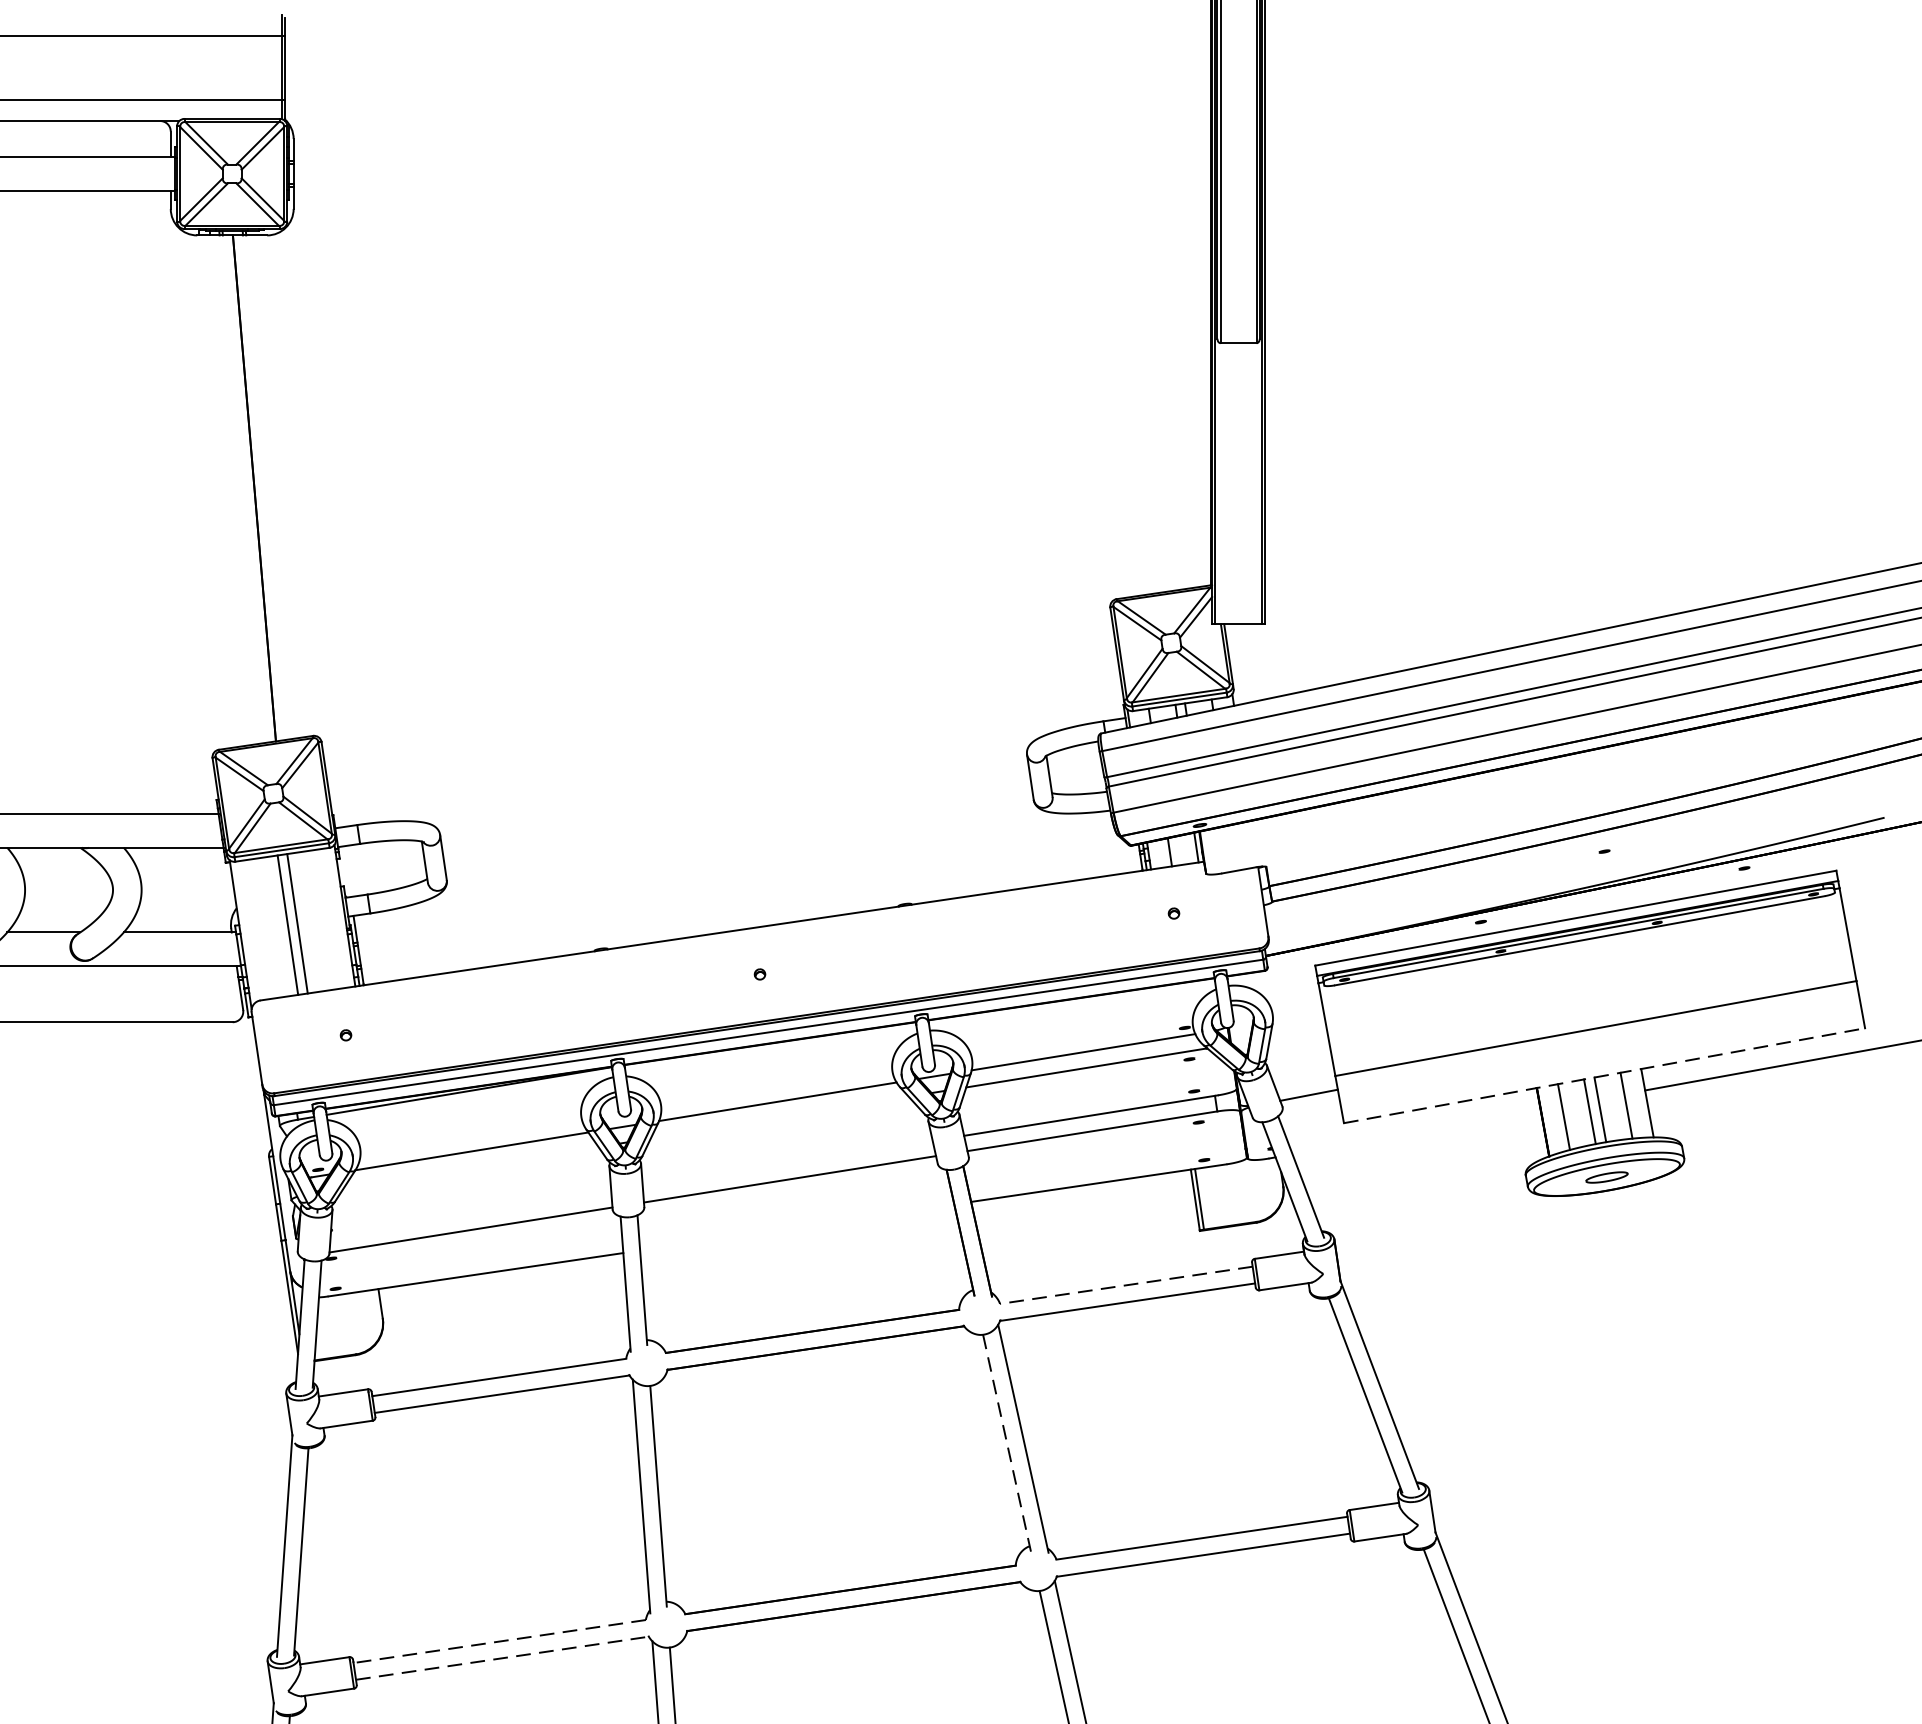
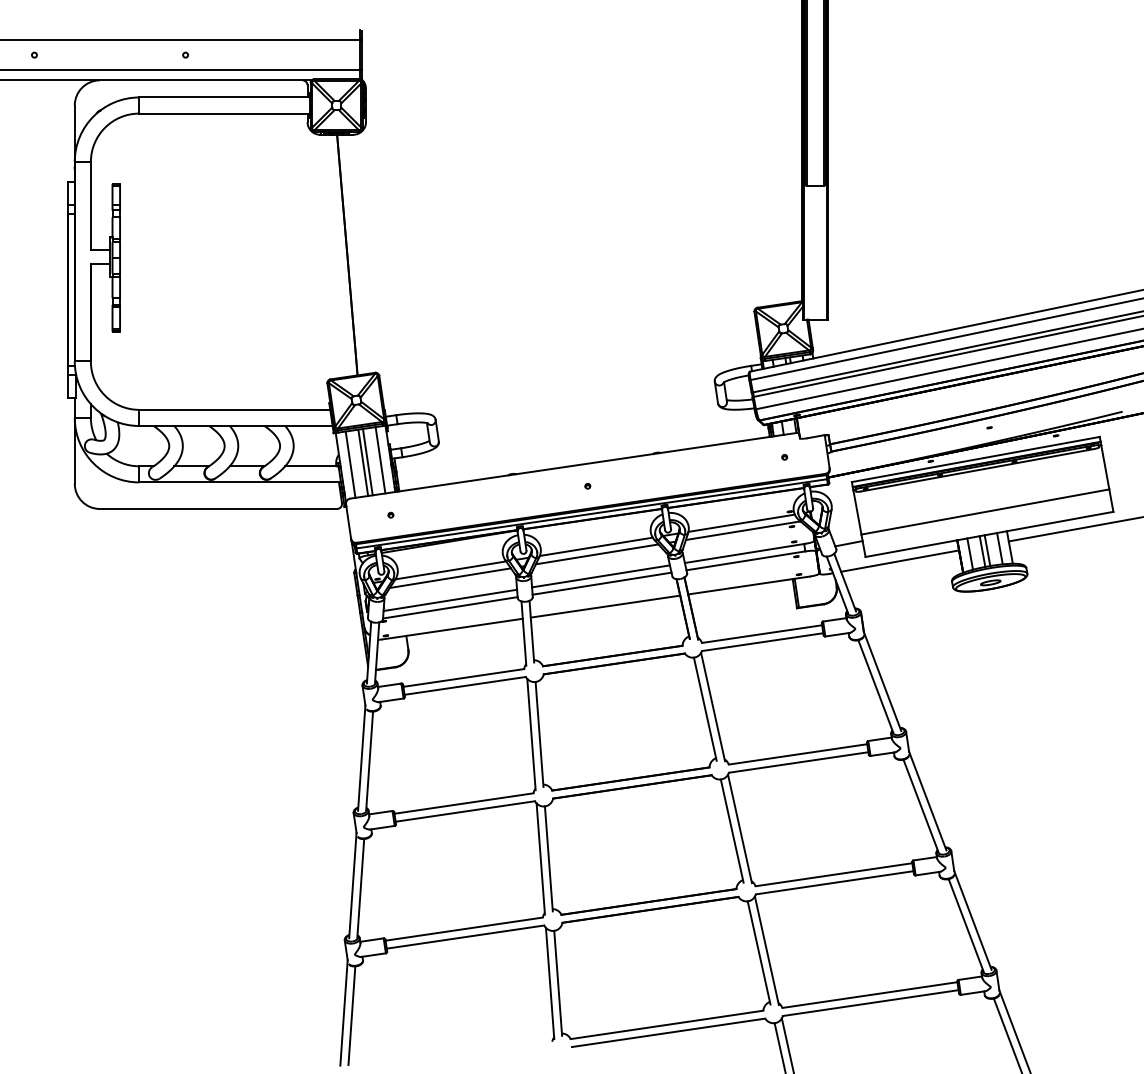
line: (324, 920) -> (380, 460), added
line: (261, 928) -> (350, 464), added
line: (1604, 1075) -> (989, 534), dashed -> solid
line: (778, 1117) -> (596, 554), added
line: (1417, 1130) -> (900, 560), added
line: (786, 1164) -> (600, 576), added
line: (471, 1168) -> (450, 578), added
line: (471, 1214) -> (450, 600), added
line: (797, 1227) -> (605, 606), added
line: (1127, 1286) -> (762, 634), dashed -> solid
line: (1007, 1443) -> (705, 709), dashed -> solid
line: (498, 1641) -> (463, 803), dashed -> solid
line: (502, 1658) -> (465, 811), dashed -> solid

